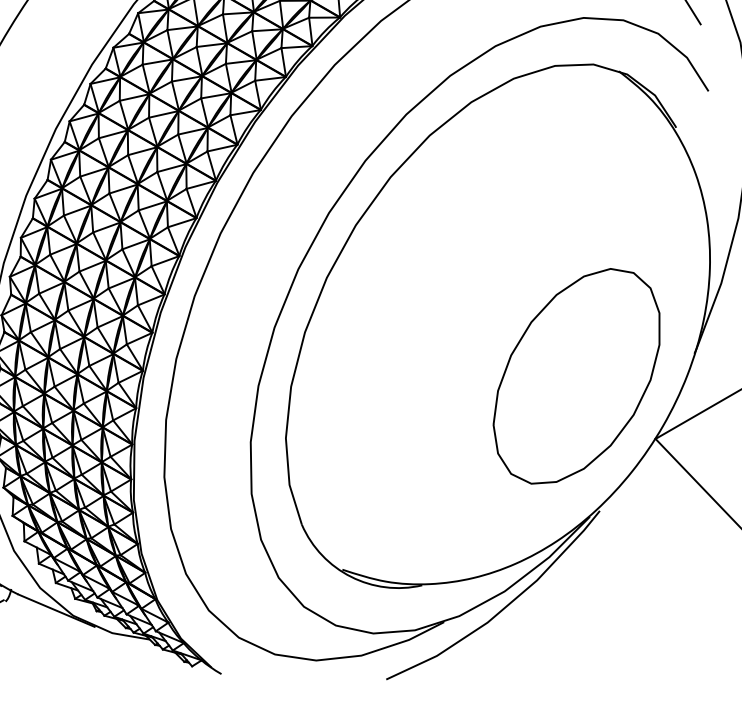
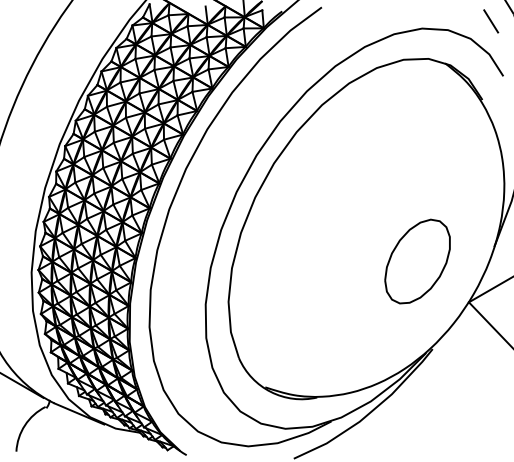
part: (576, 376) -> (417, 261), size x0.6

